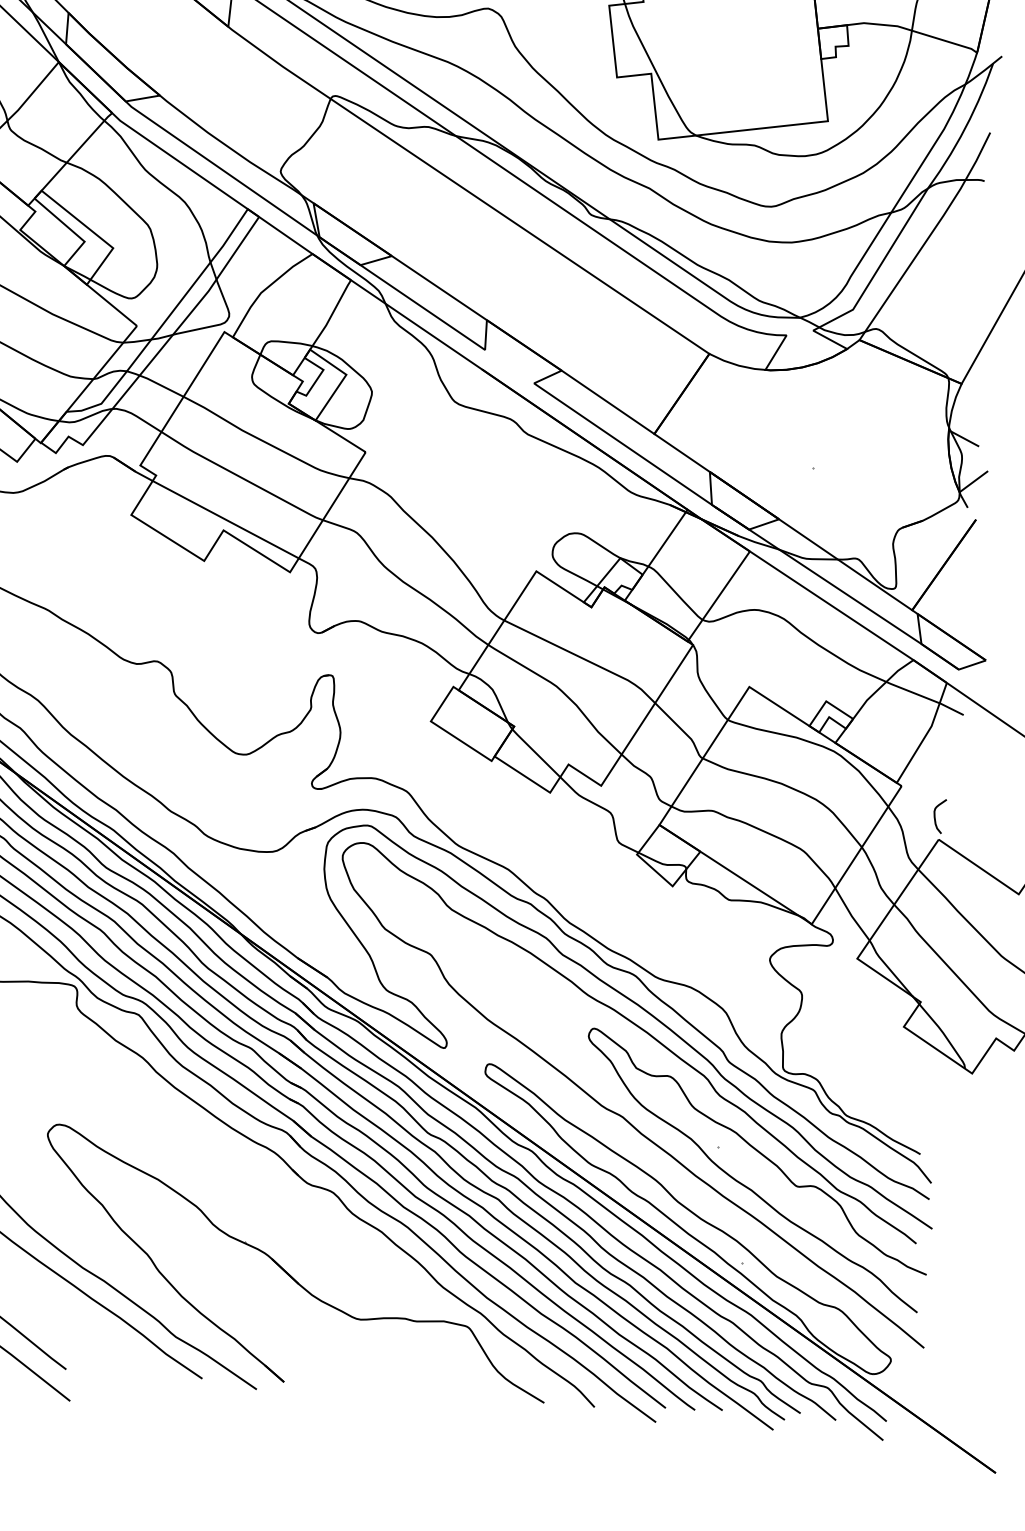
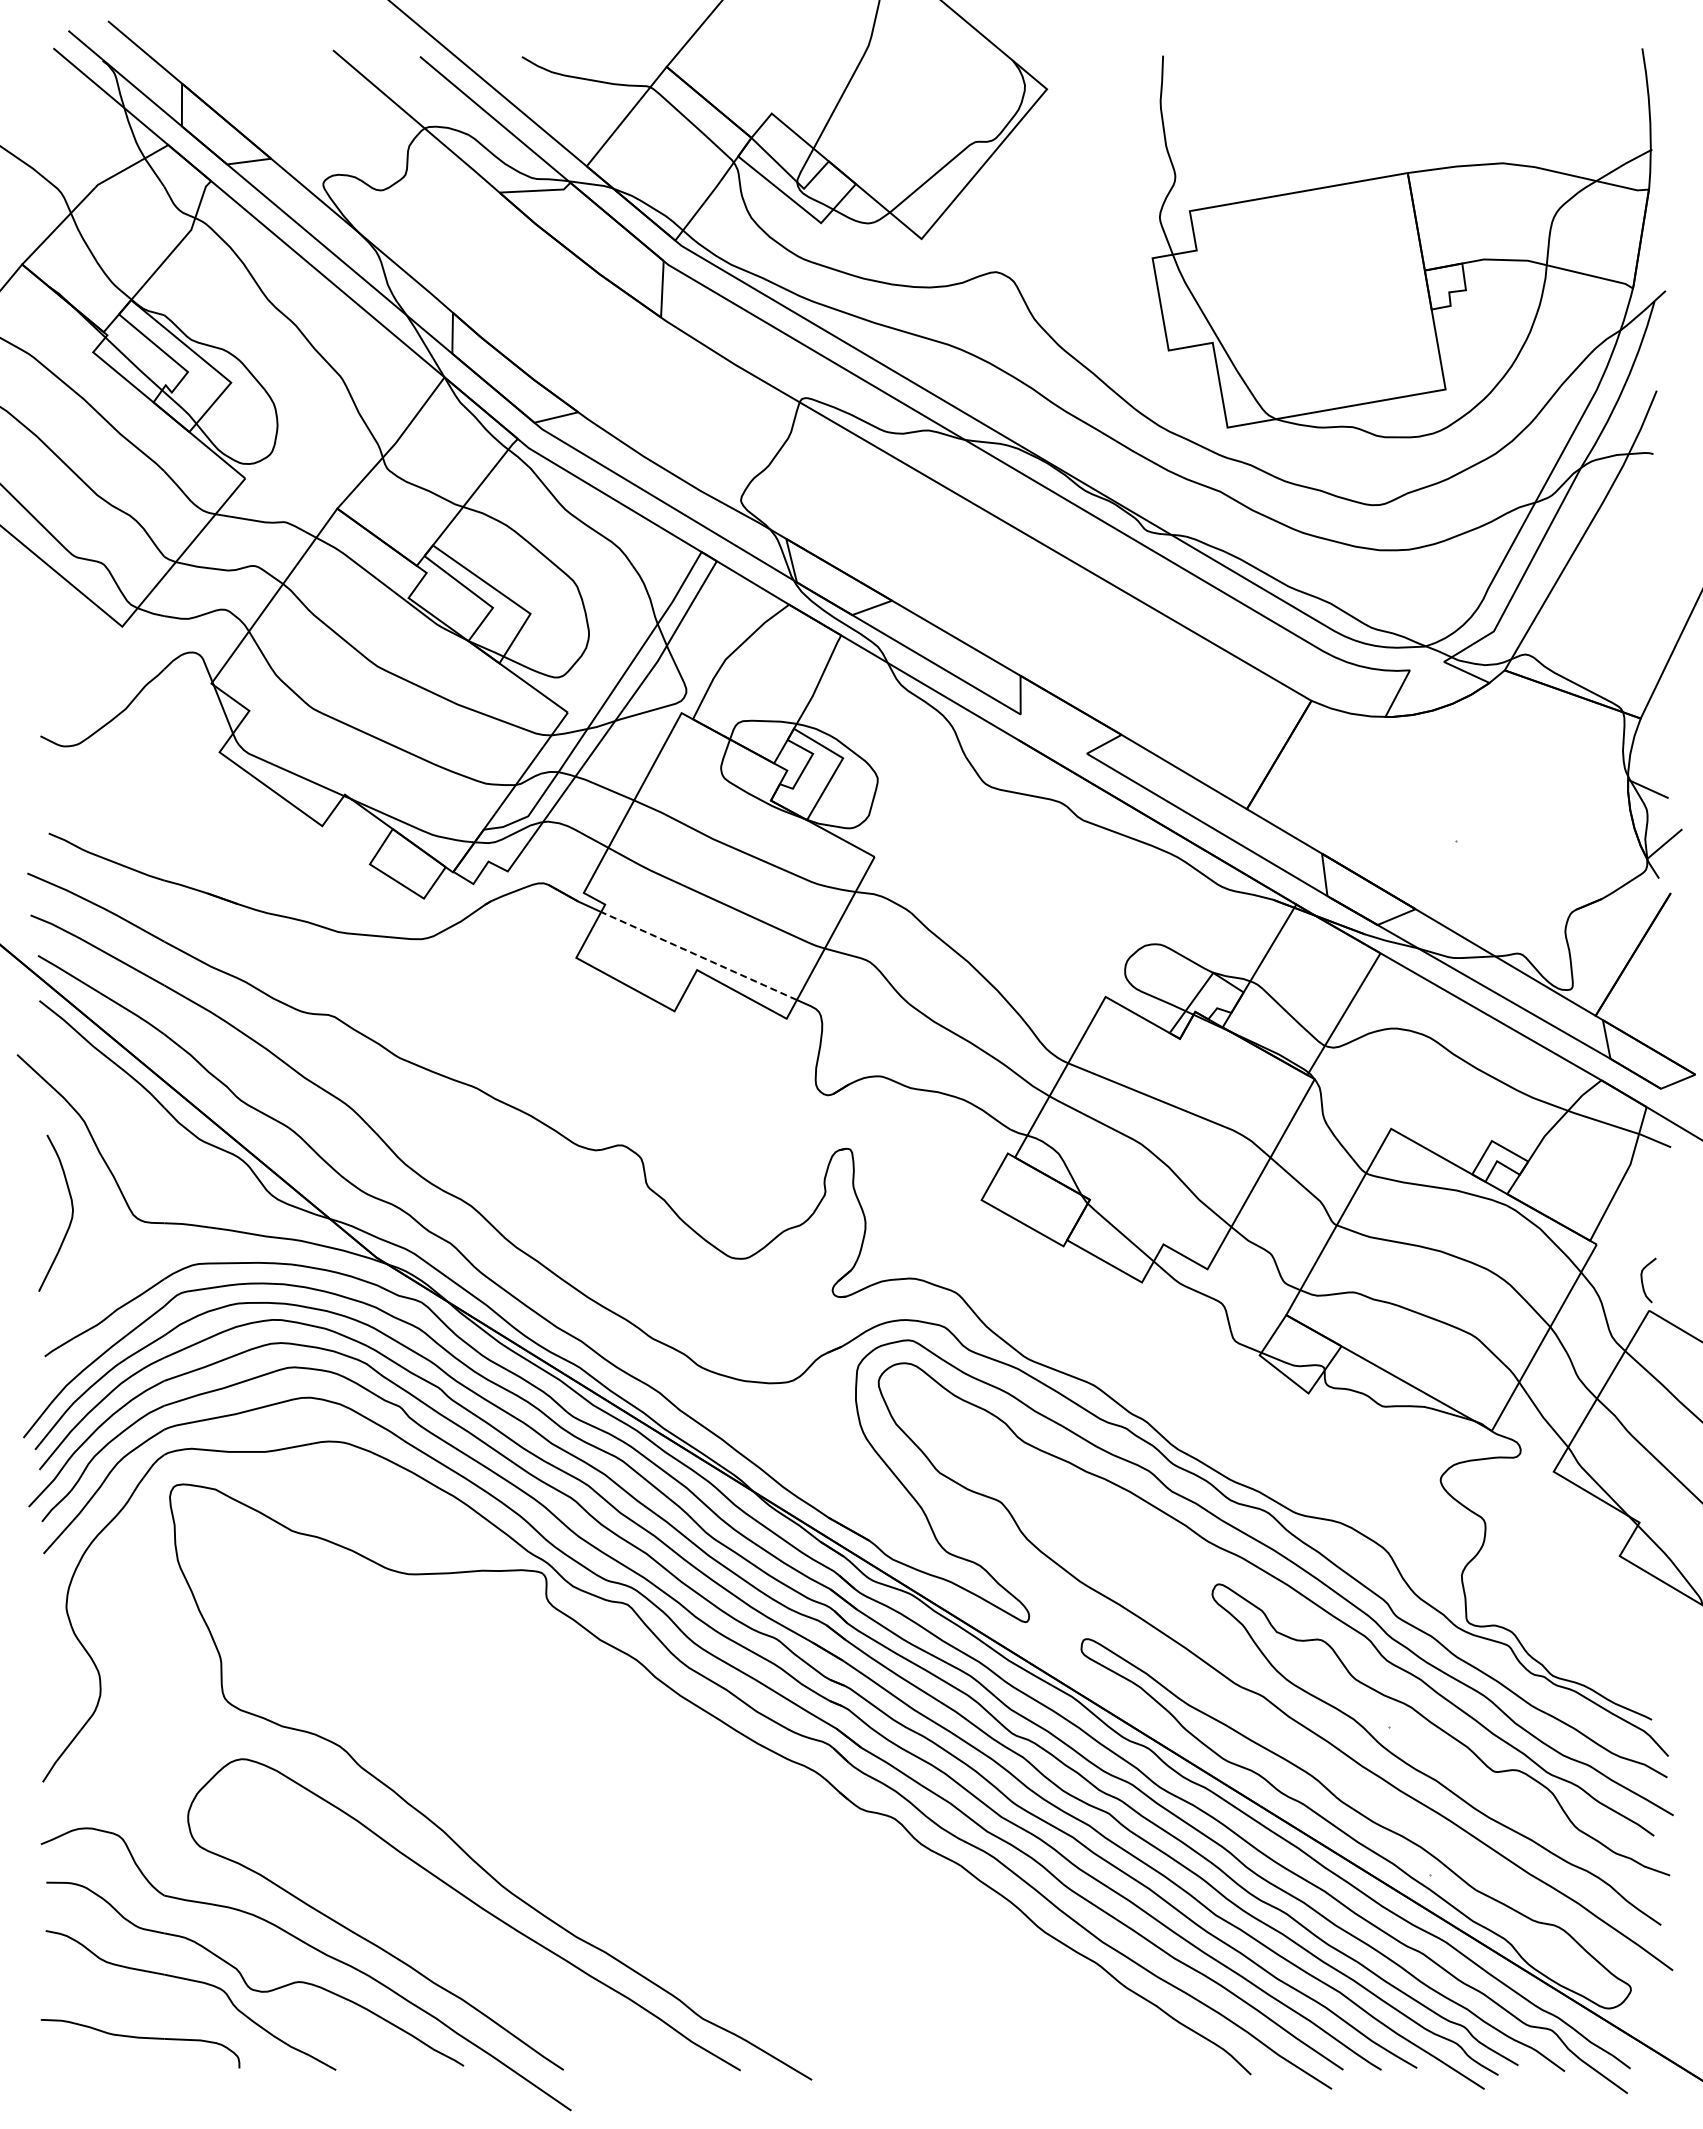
line: (225, 519) -> (698, 955), solid -> dashed
part: (286, 1271) -> (840, 1924), removed

